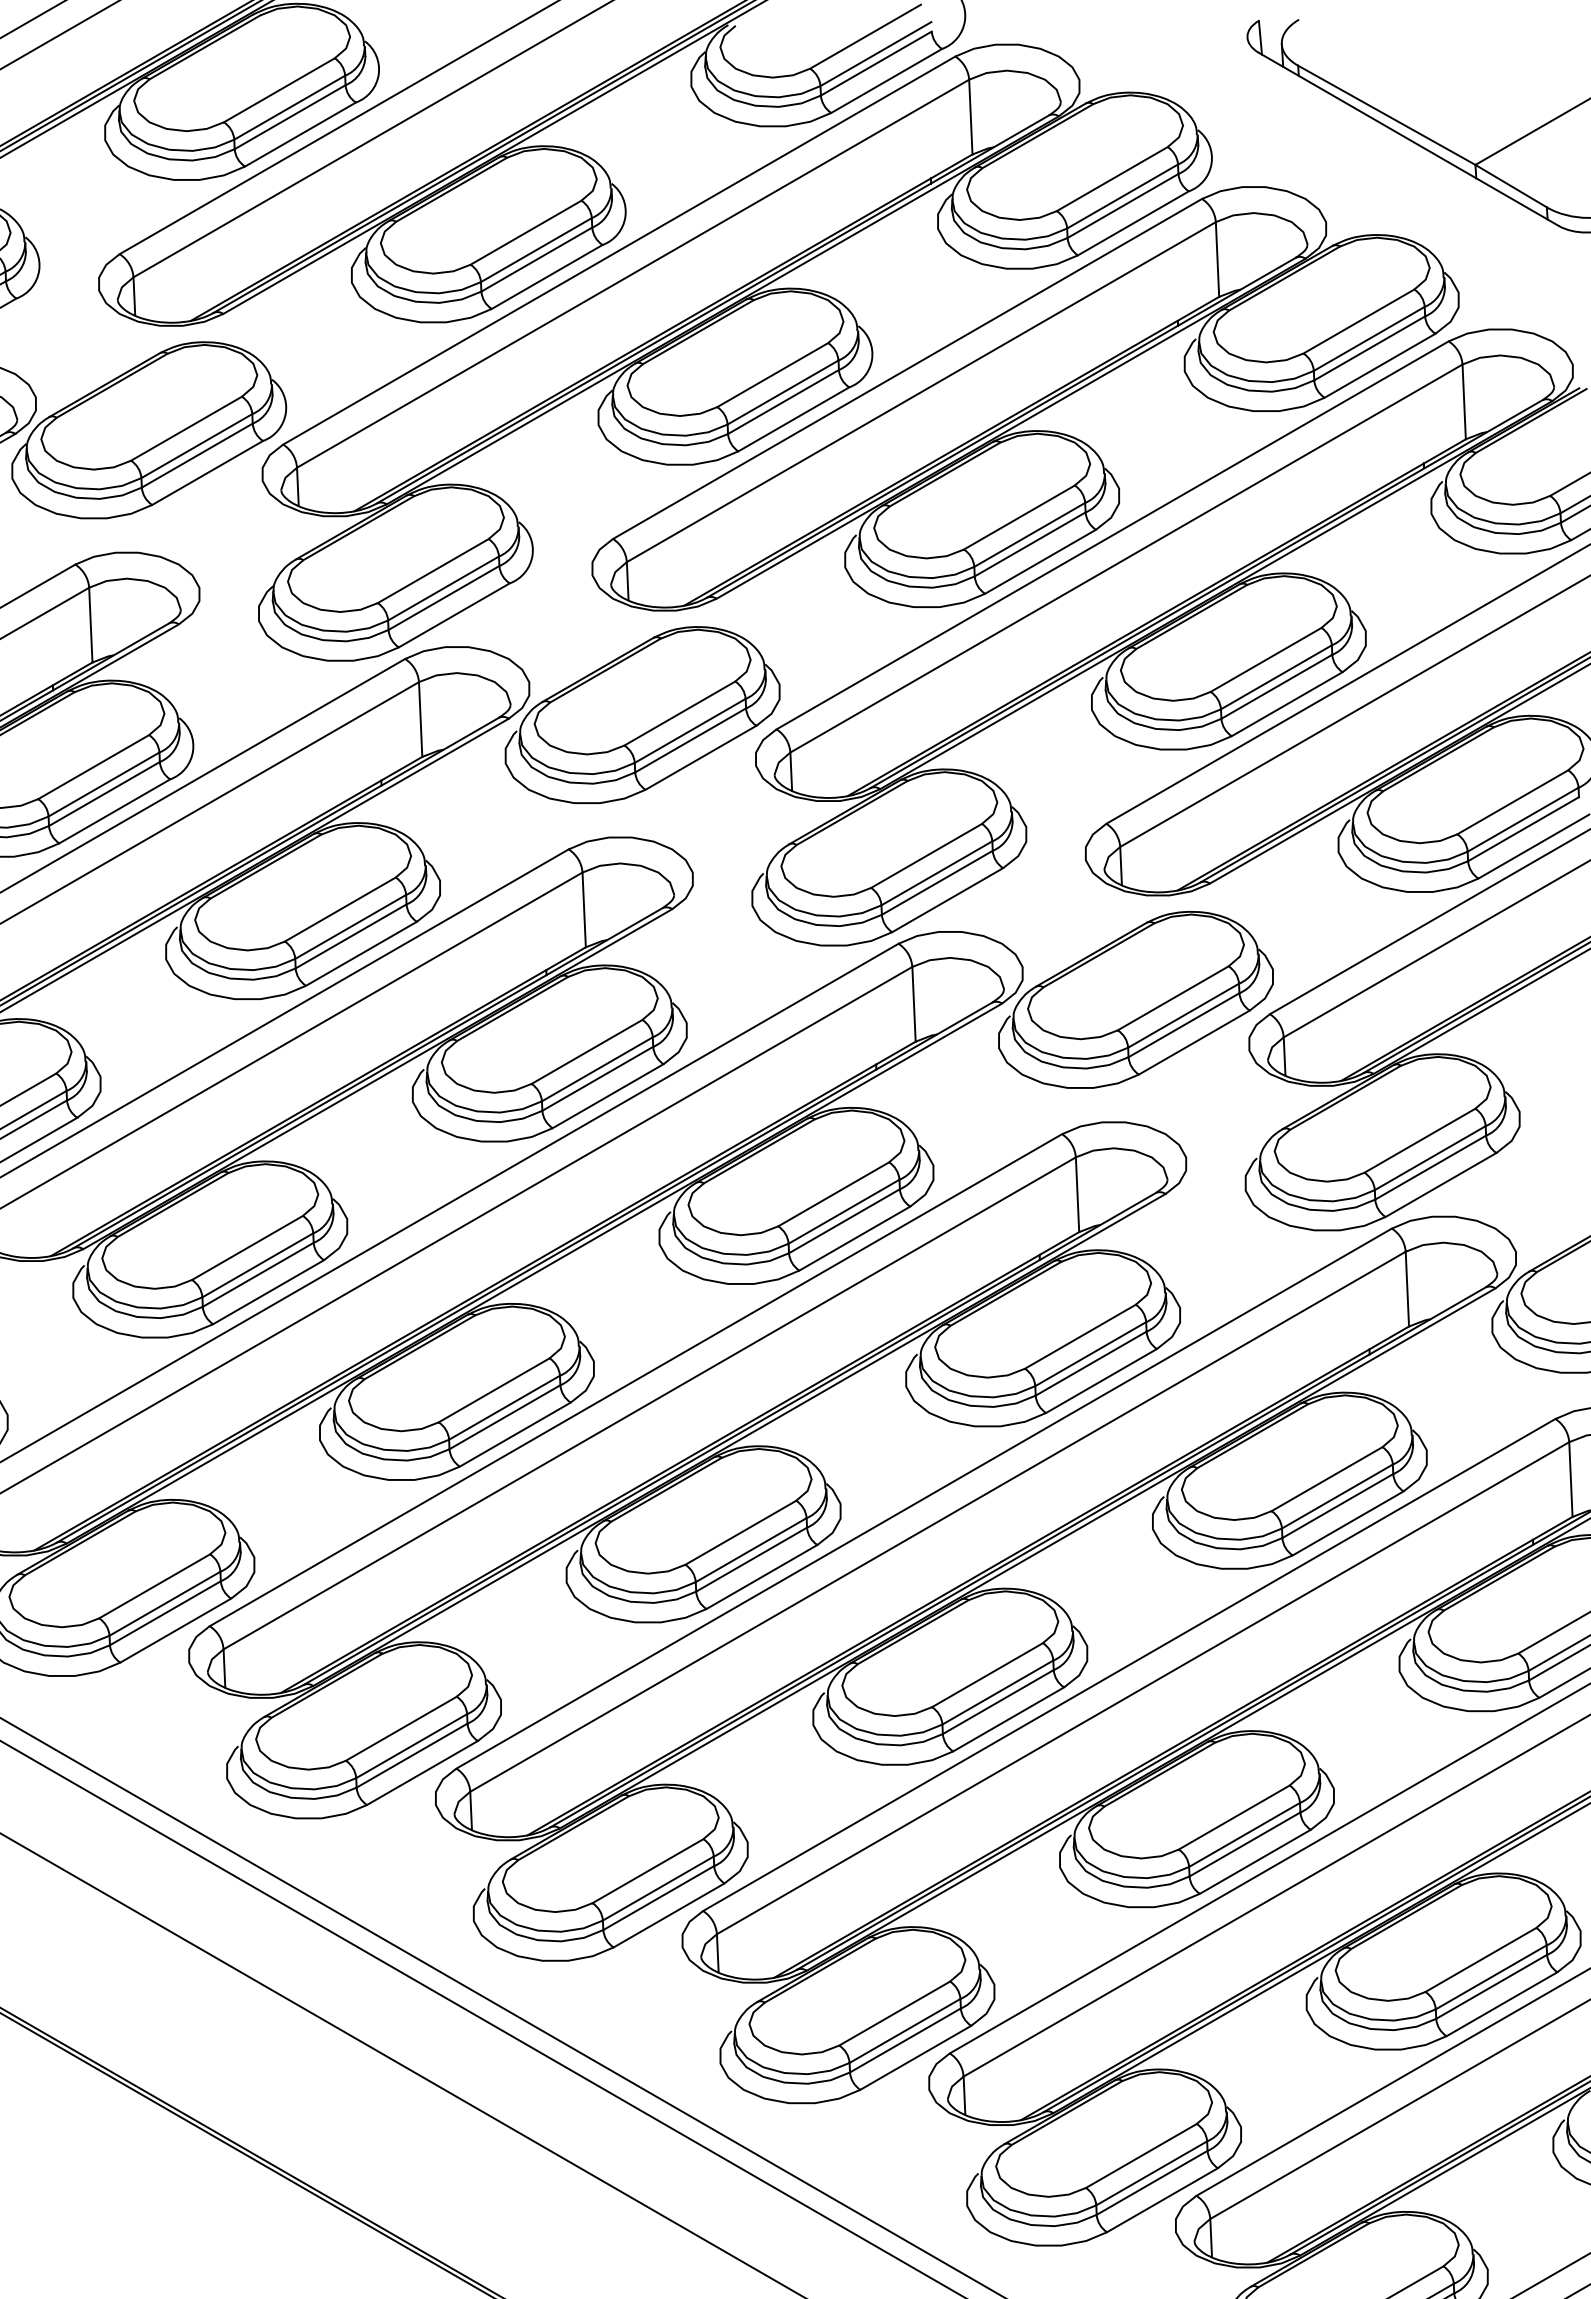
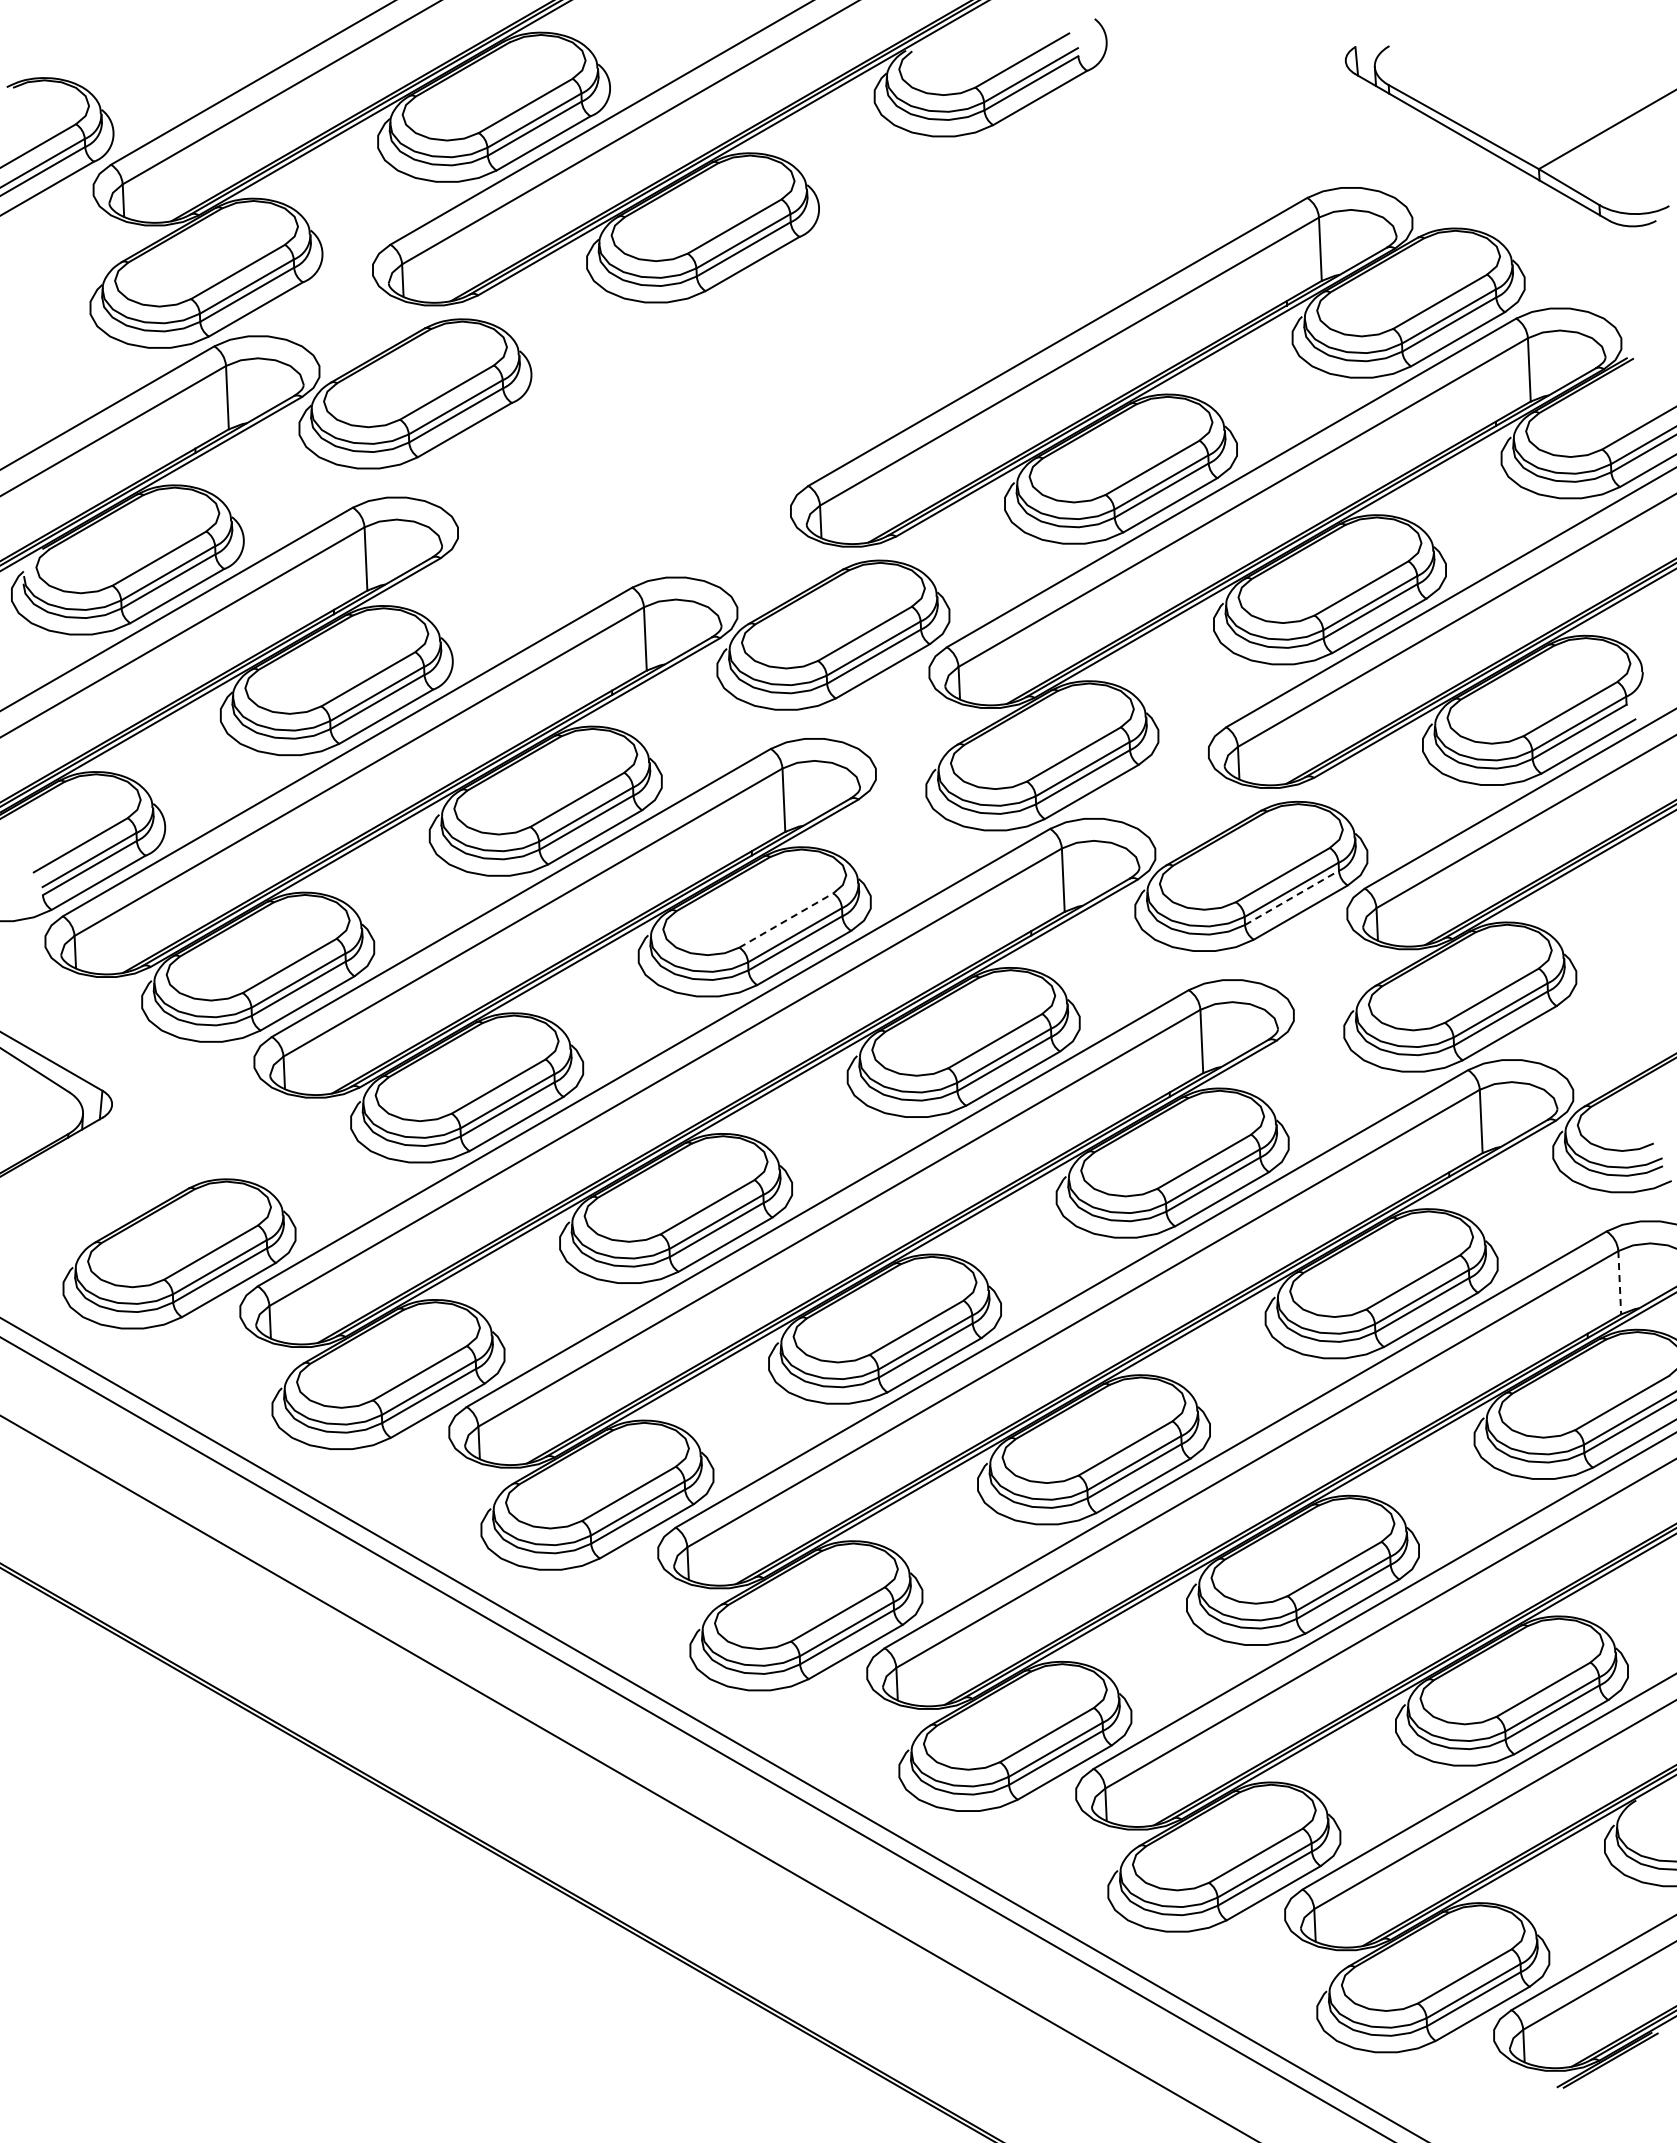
part: (734, 351) -> (911, 327), removed
line: (1184, 1024) -> (1292, 897), solid -> dashed
line: (587, 1051) -> (786, 920), solid -> dashed
line: (1570, 1479) -> (1619, 1282), solid -> dashed

